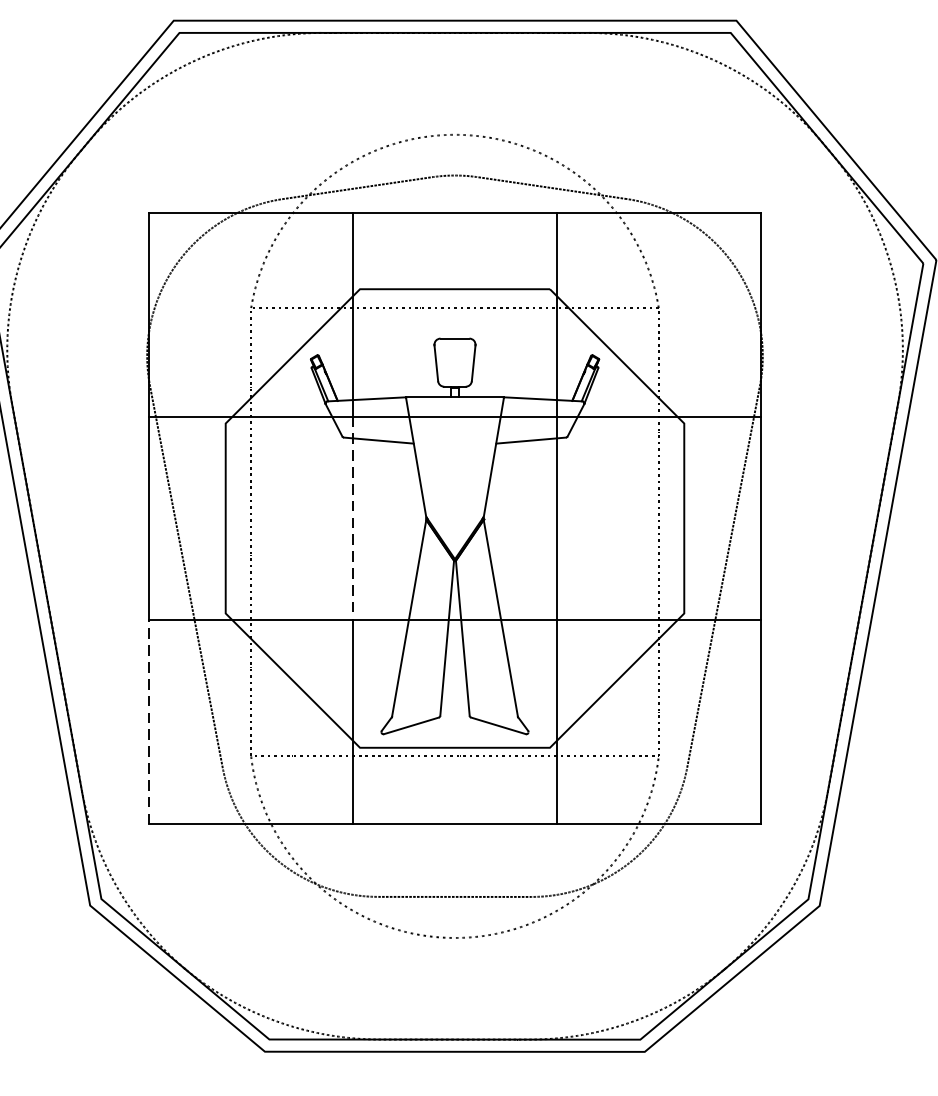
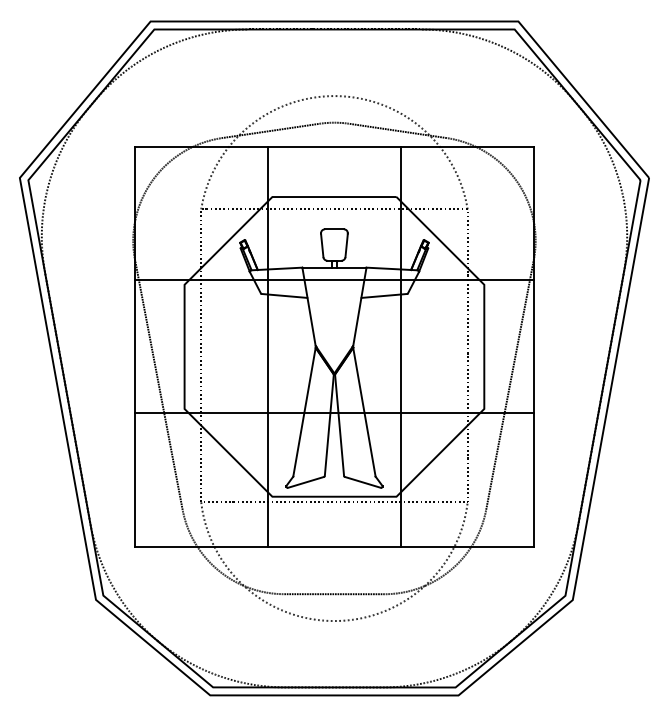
line: (352, 517) -> (267, 346), dashed -> solid
line: (149, 722) -> (134, 480), dashed -> solid

